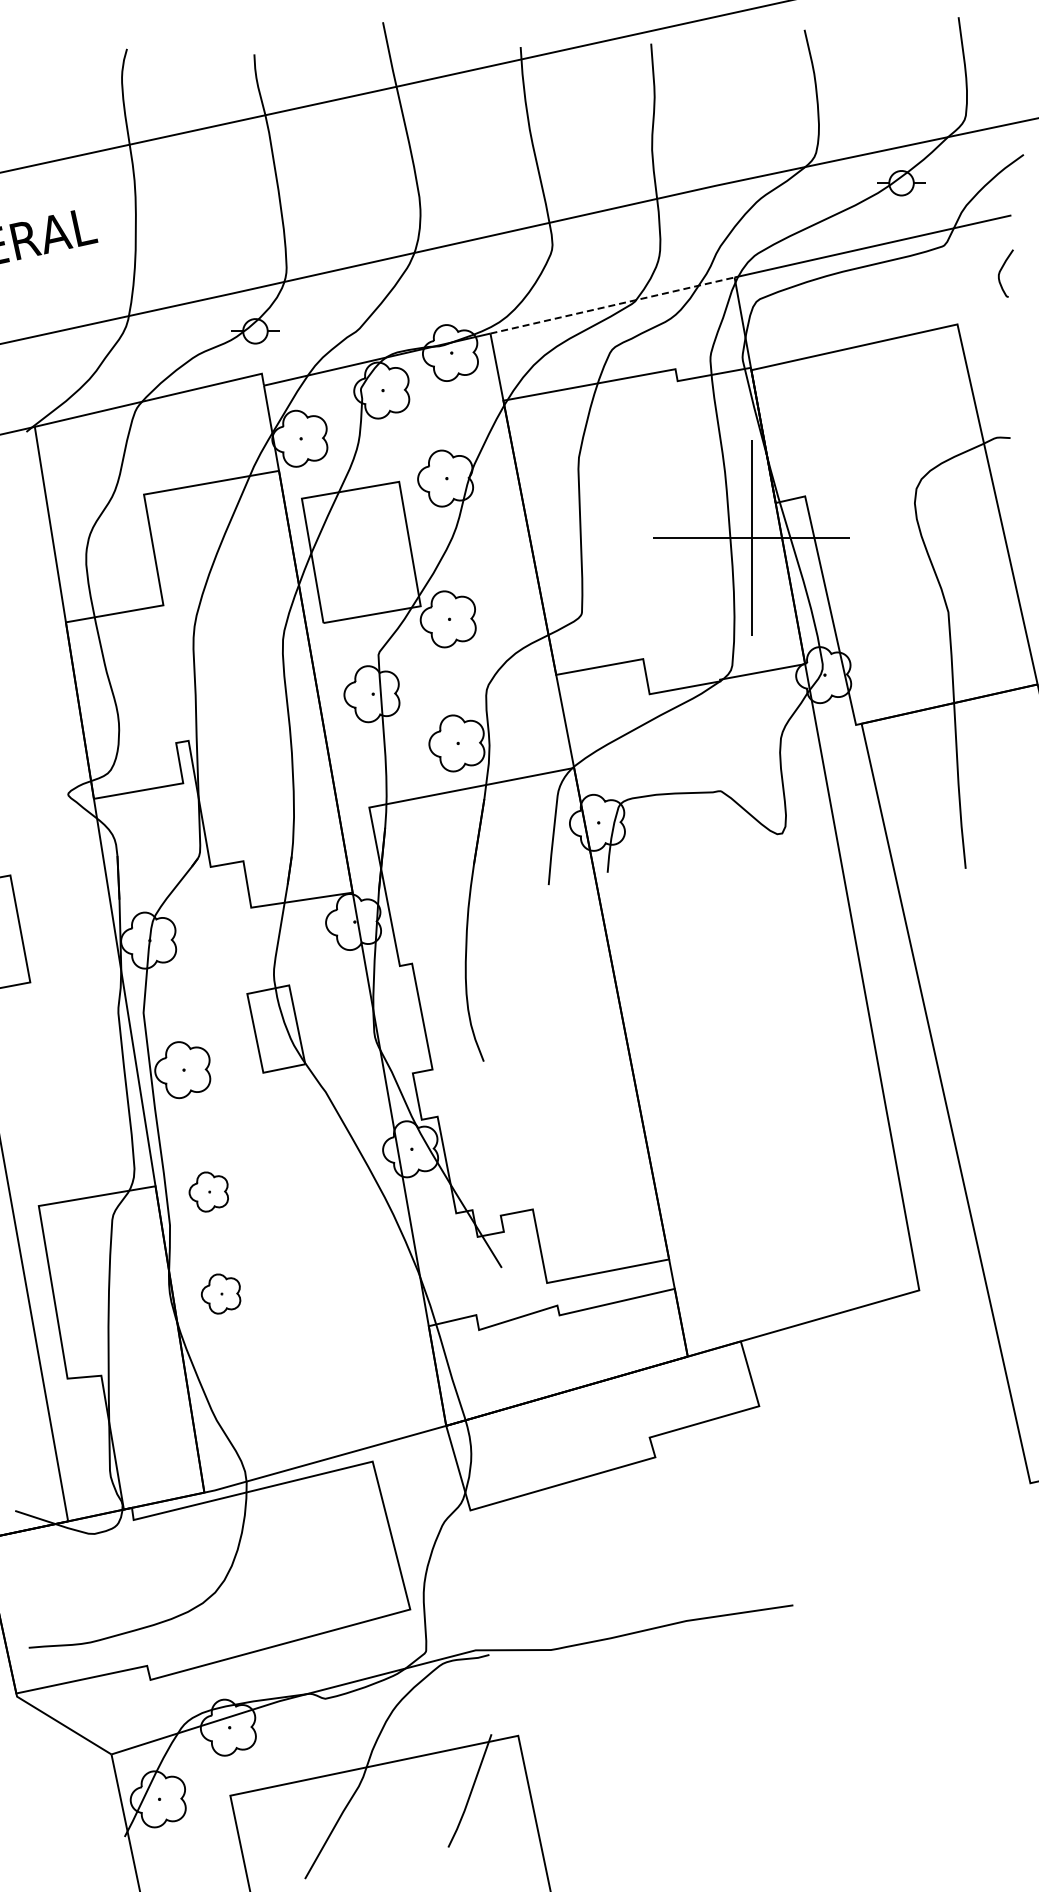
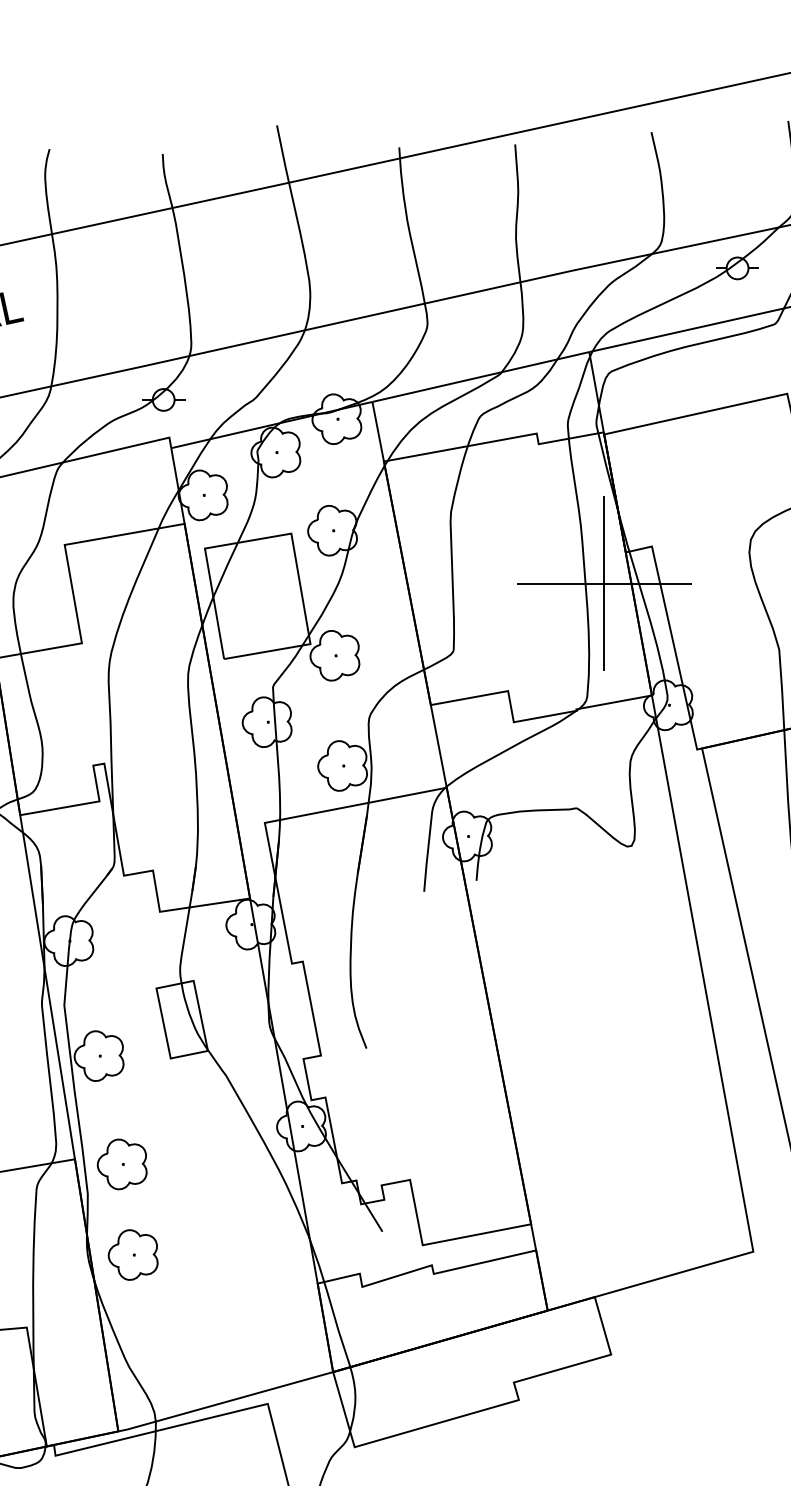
line: (613, 305) -> (481, 376), dashed -> solid
part: (208, 1191) -> (121, 1163), size x1.43
part: (220, 1293) -> (132, 1254), size x1.43

